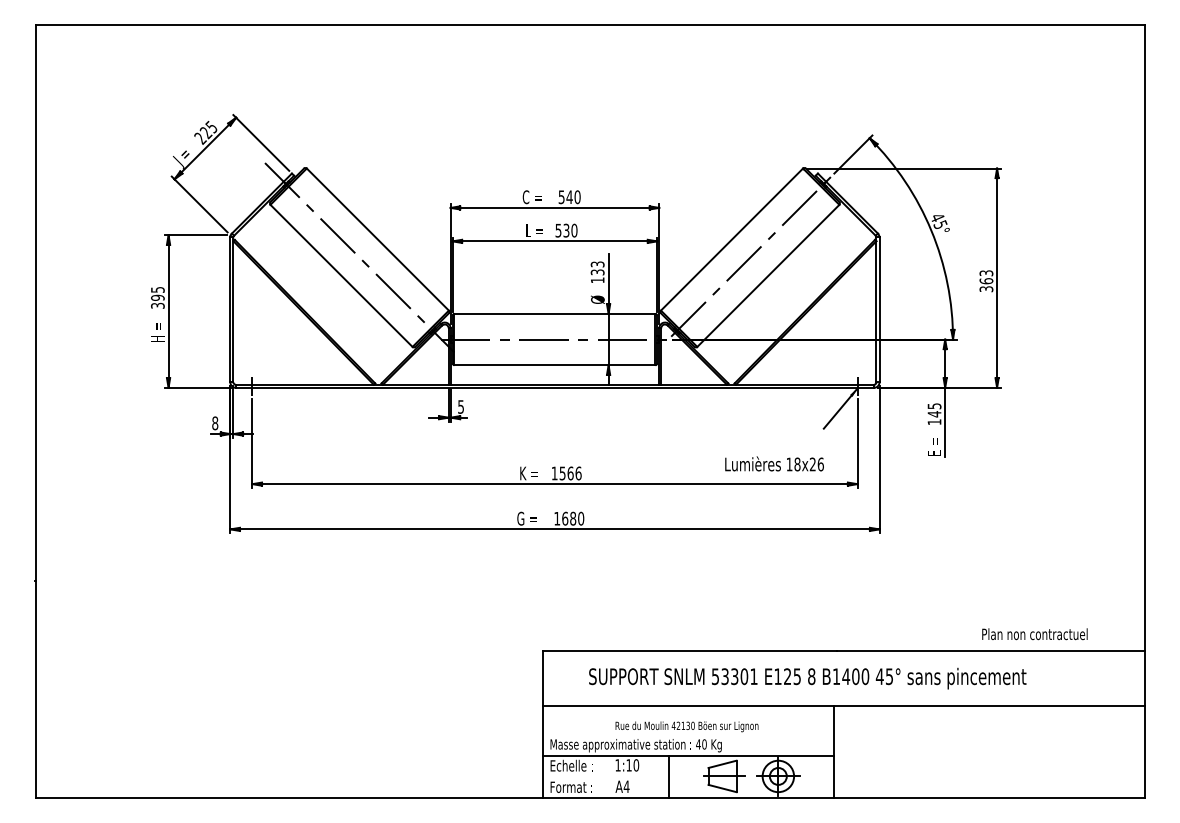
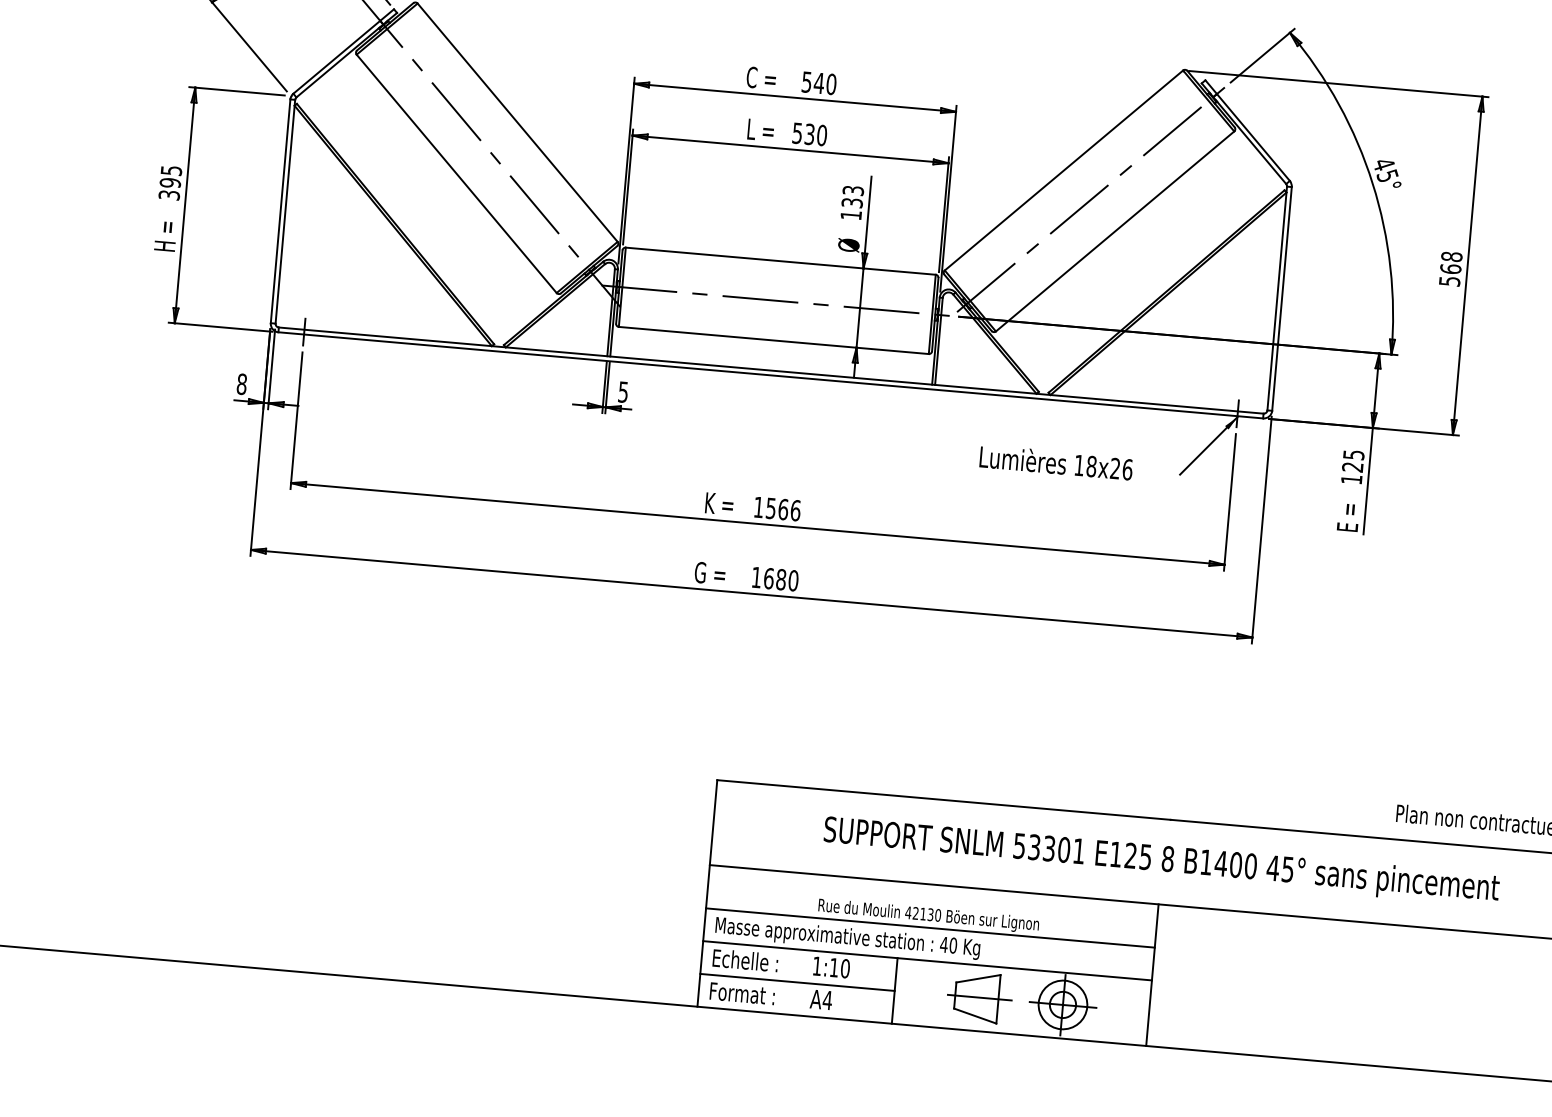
text: (986, 280) -> (1450, 267), 363 -> 568
text: (934, 414) -> (1352, 467), 145 -> 125
text: (774, 463) -> (1056, 461), moved
text: (807, 678) -> (1161, 861), moved
line: (688, 734) -> (930, 928), added
line: (606, 776) -> (797, 981), added

